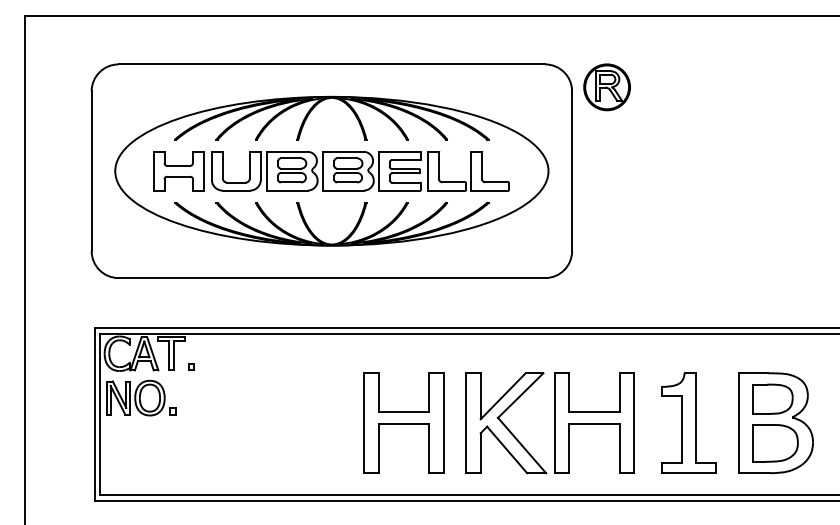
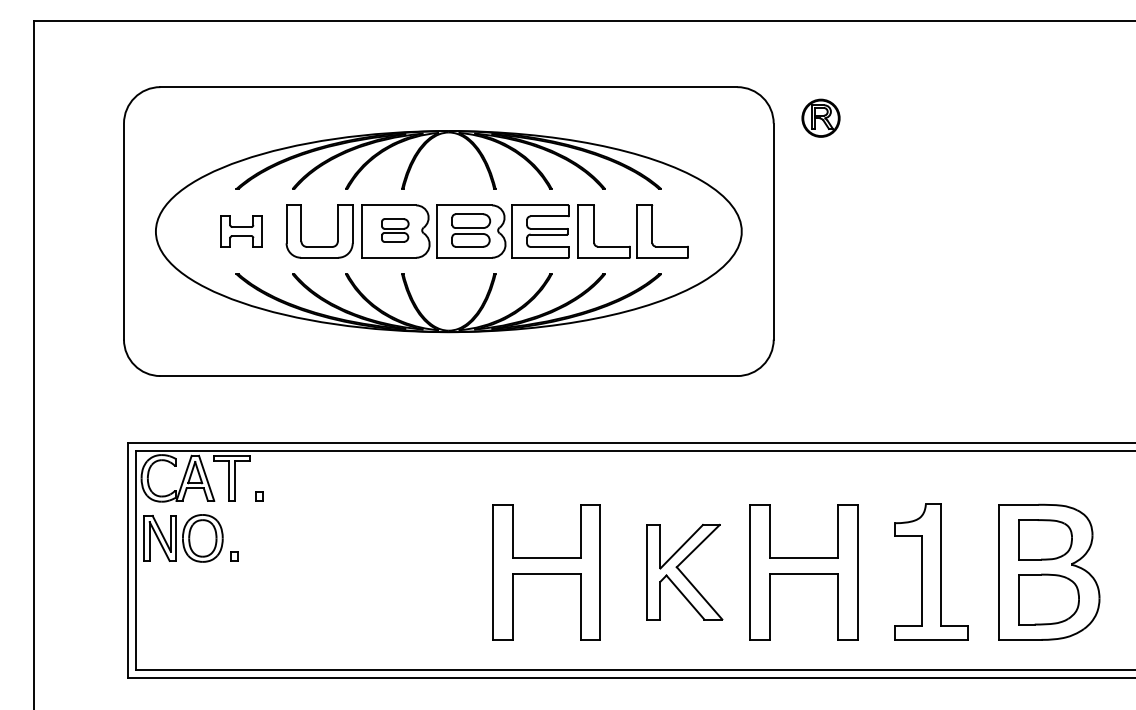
part: (606, 87) -> (820, 118), size x0.6
part: (292, 170) -> (395, 230), size x0.7
part: (178, 171) -> (241, 231), size x0.6
part: (506, 422) -> (684, 571), size x0.7

